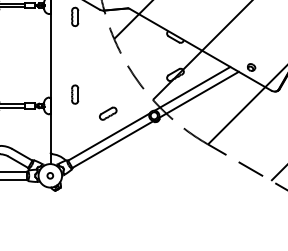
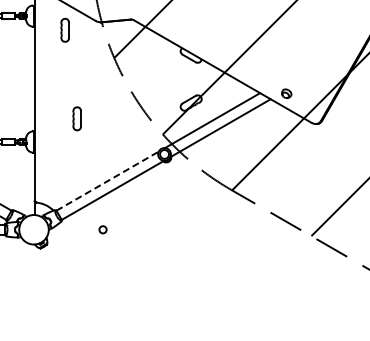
part: (74, 94) -> (76, 118), moved
part: (108, 113) -> (106, 151), removed
line: (109, 136) -> (108, 180), solid -> dashed
circle: (49, 175) -> (102, 229), moved

